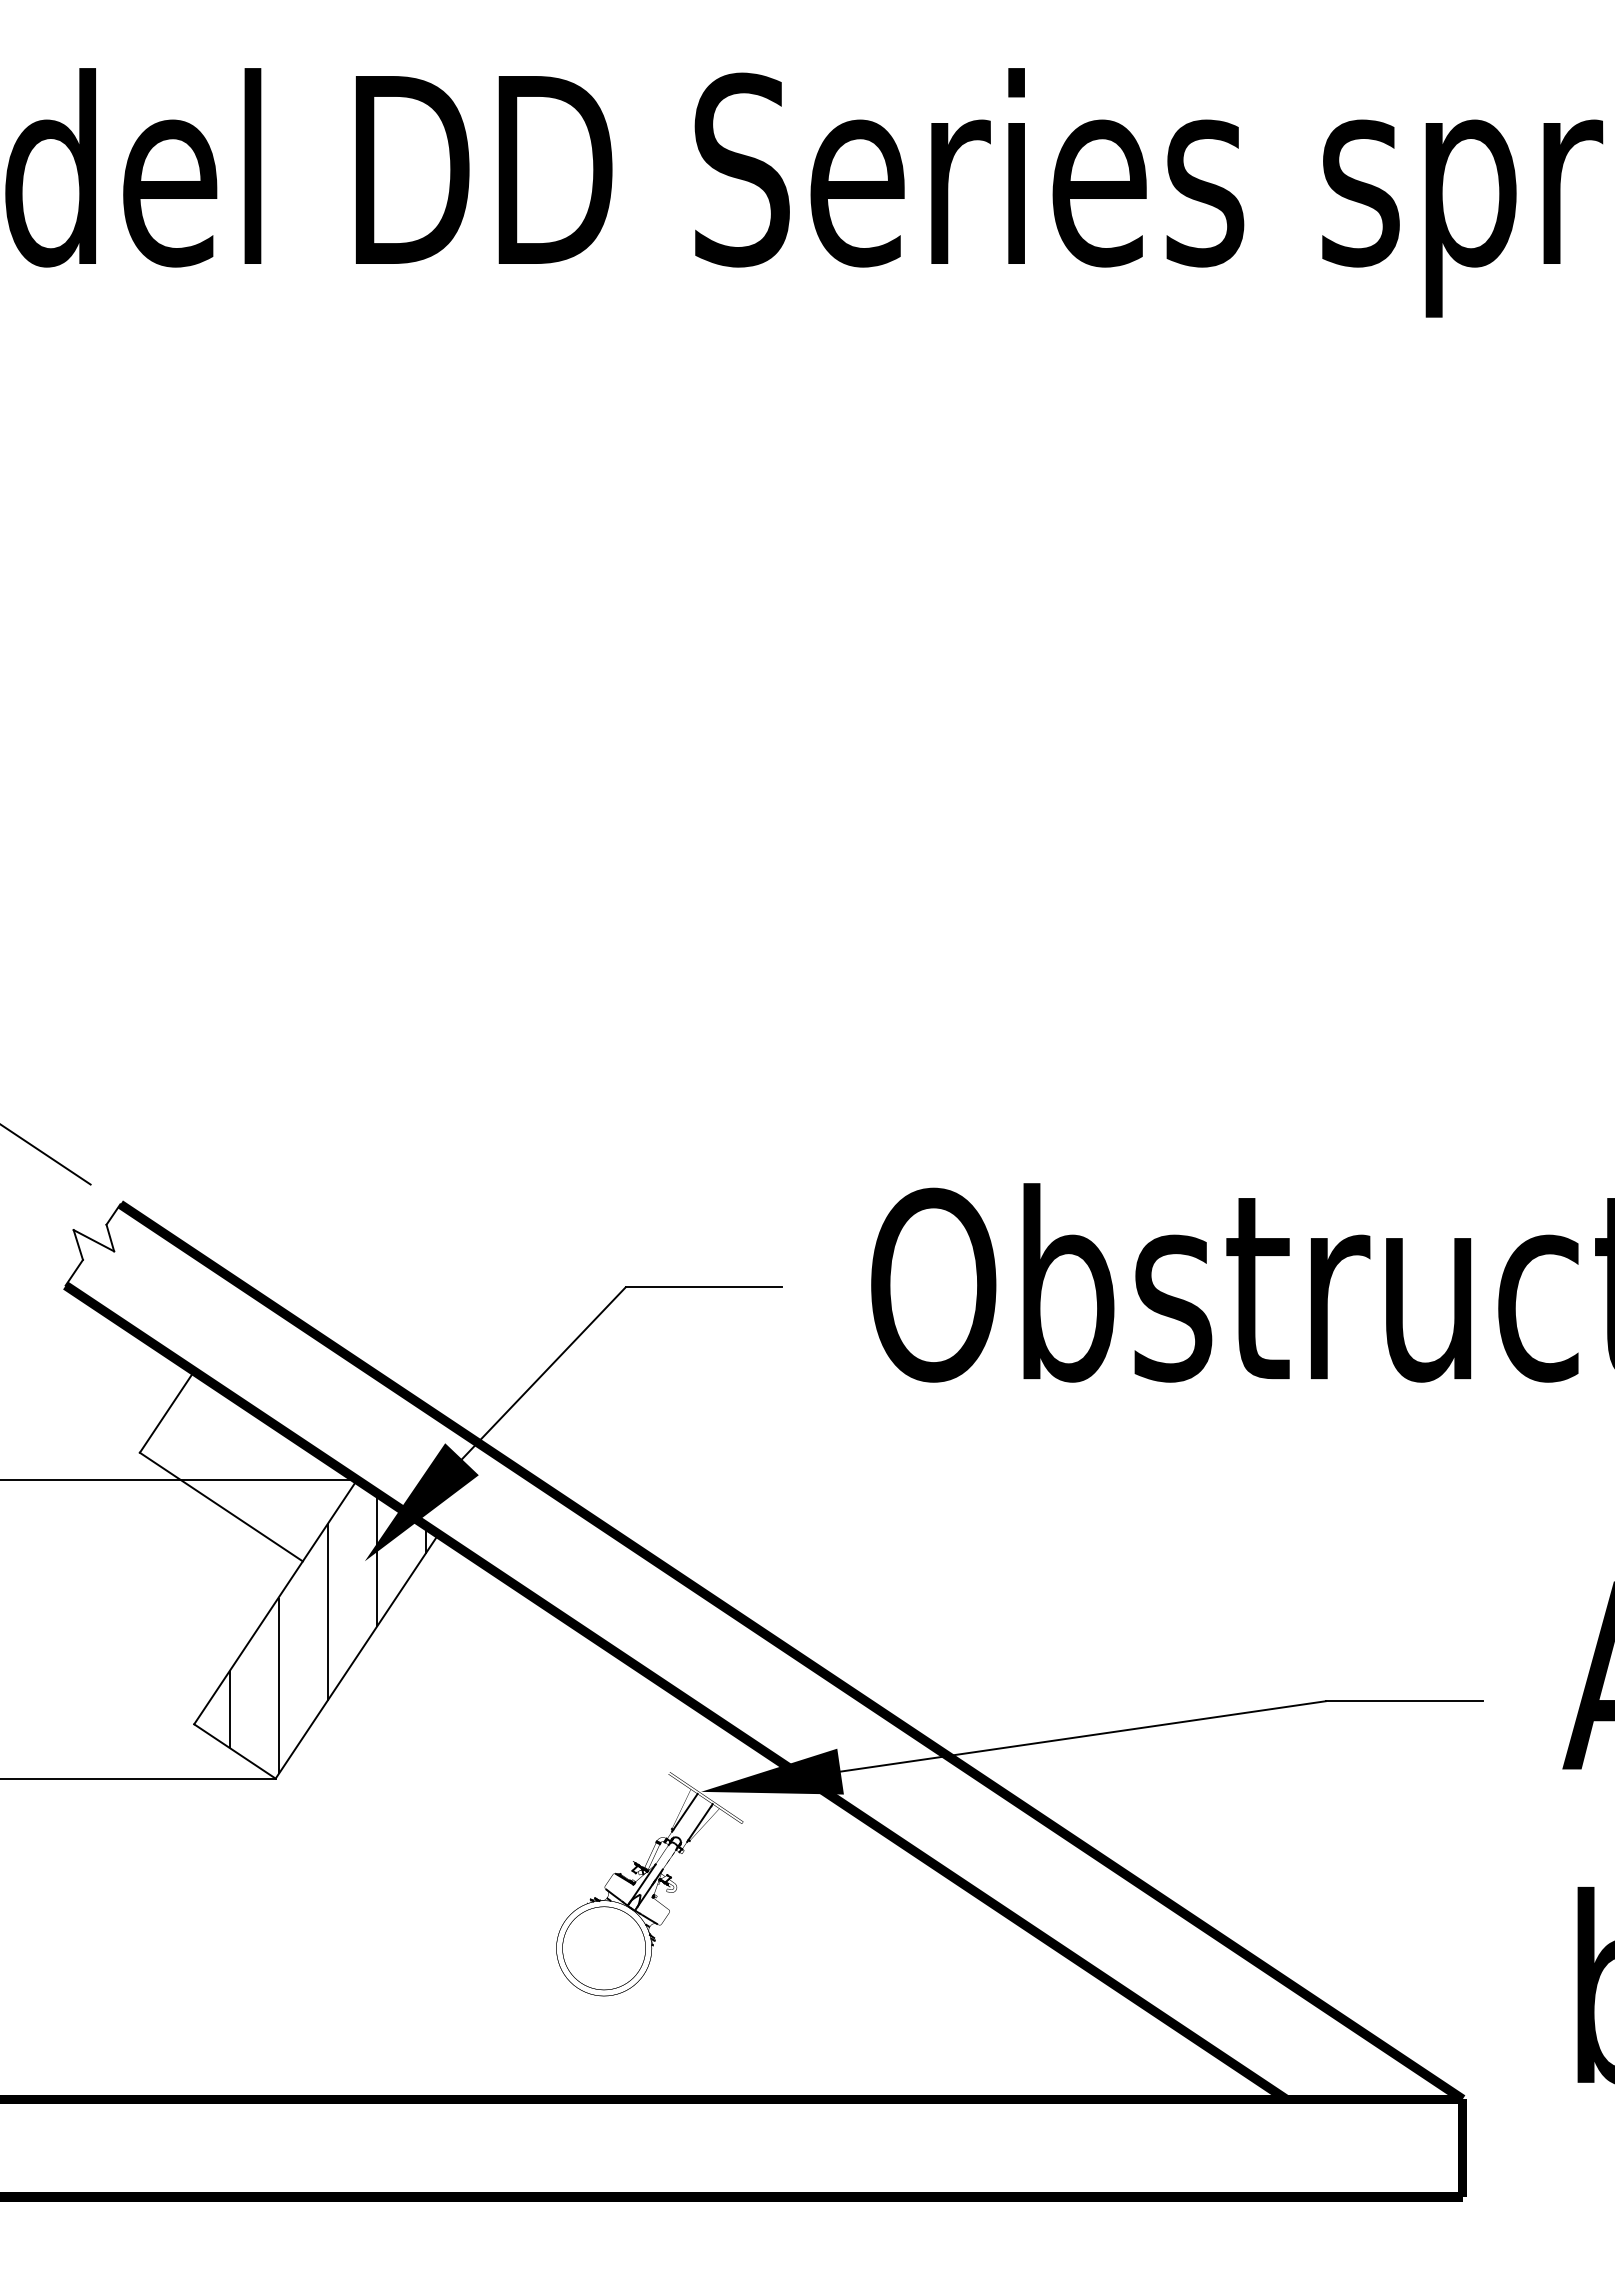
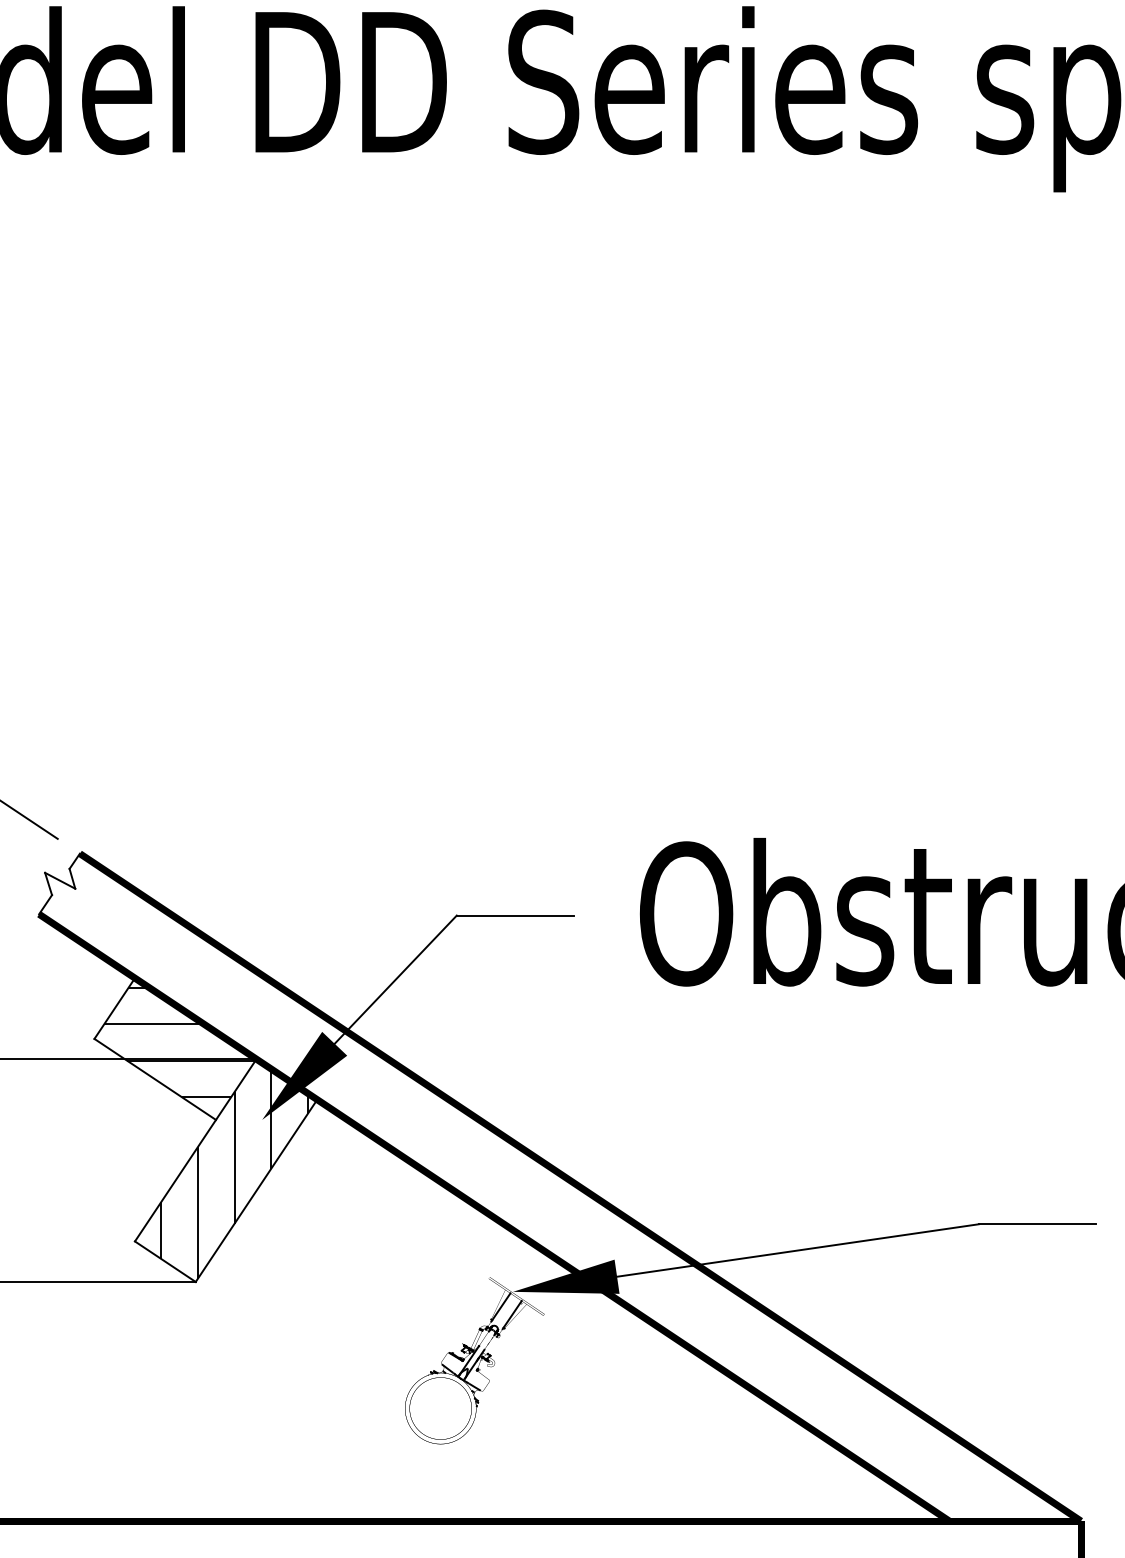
hatch: (254, 1456) -> (179, 1041), added

